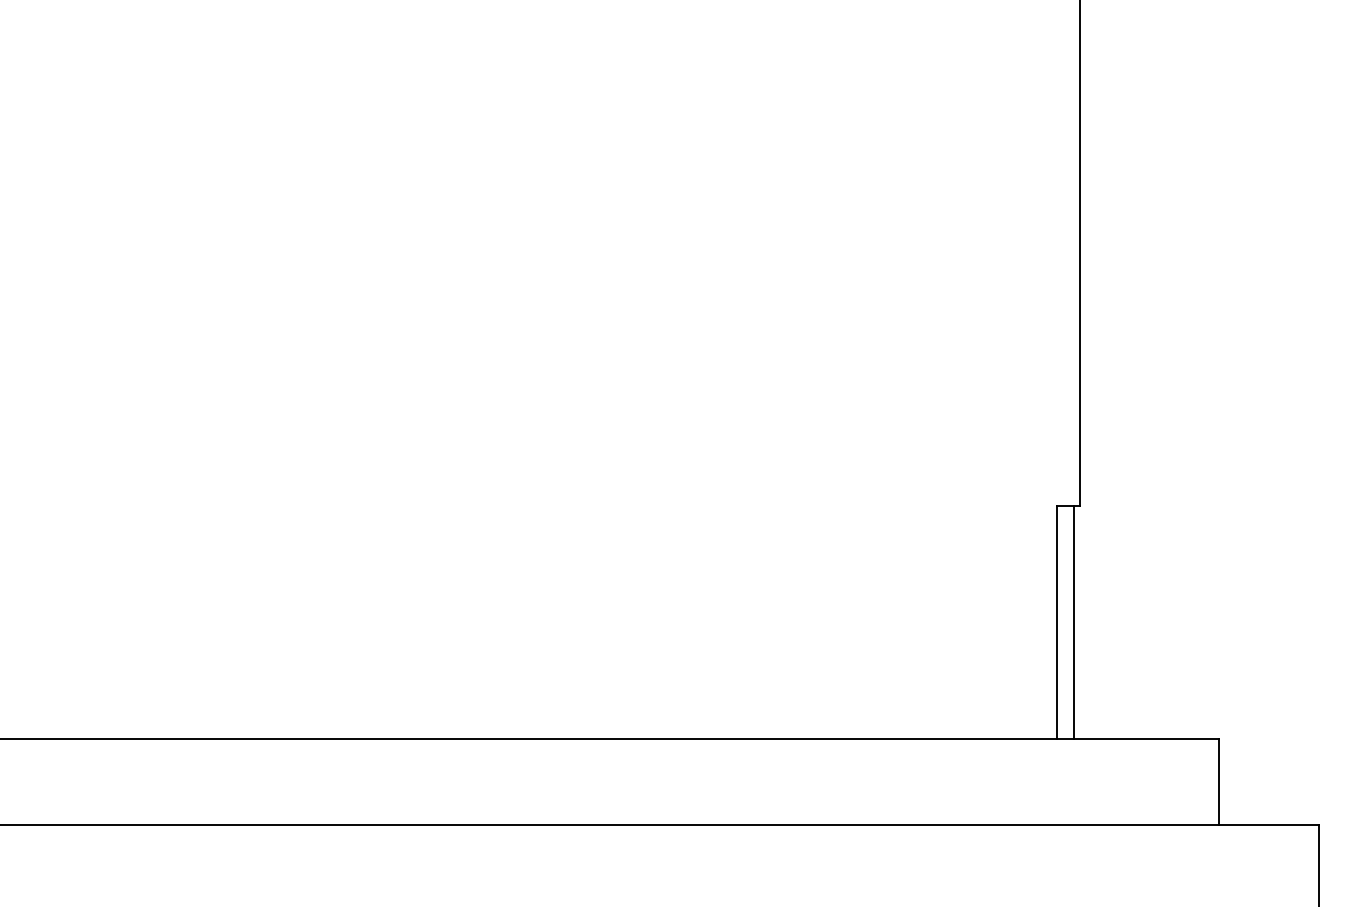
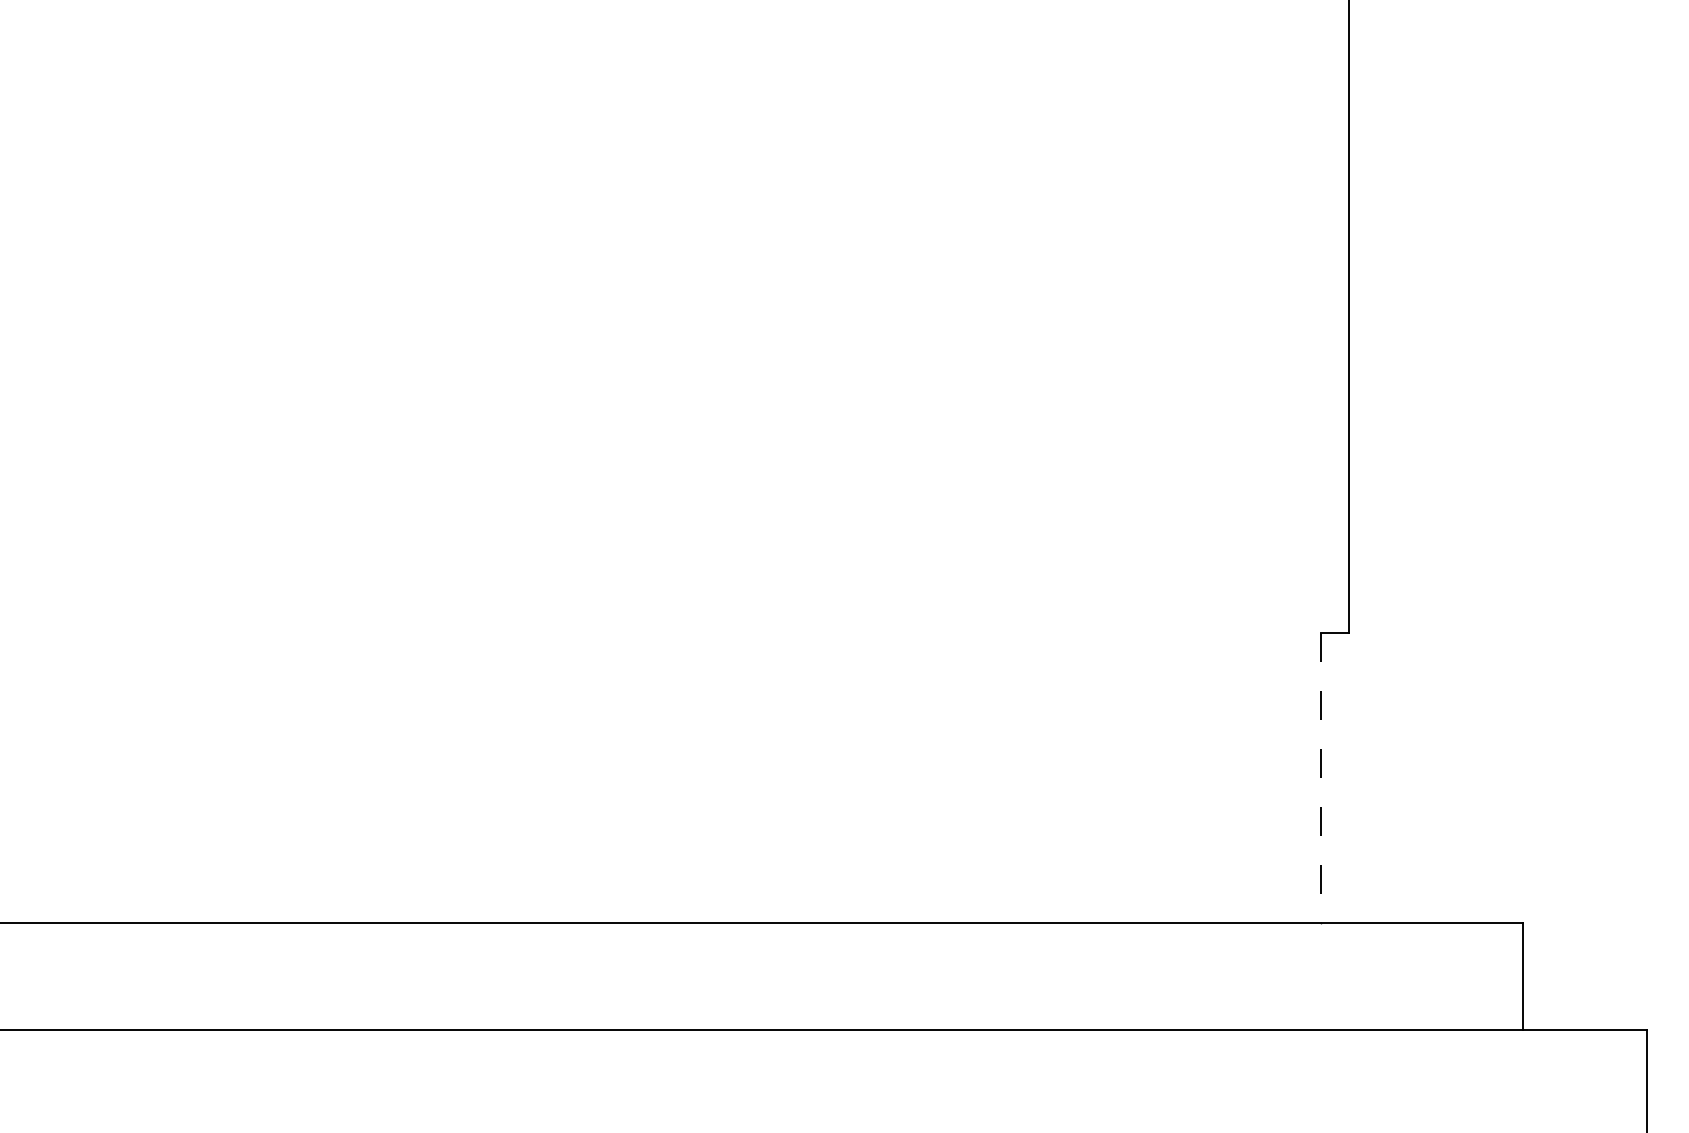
line: (1073, 622) -> (1341, 777), removed
line: (1057, 623) -> (1321, 778), solid -> dashed

